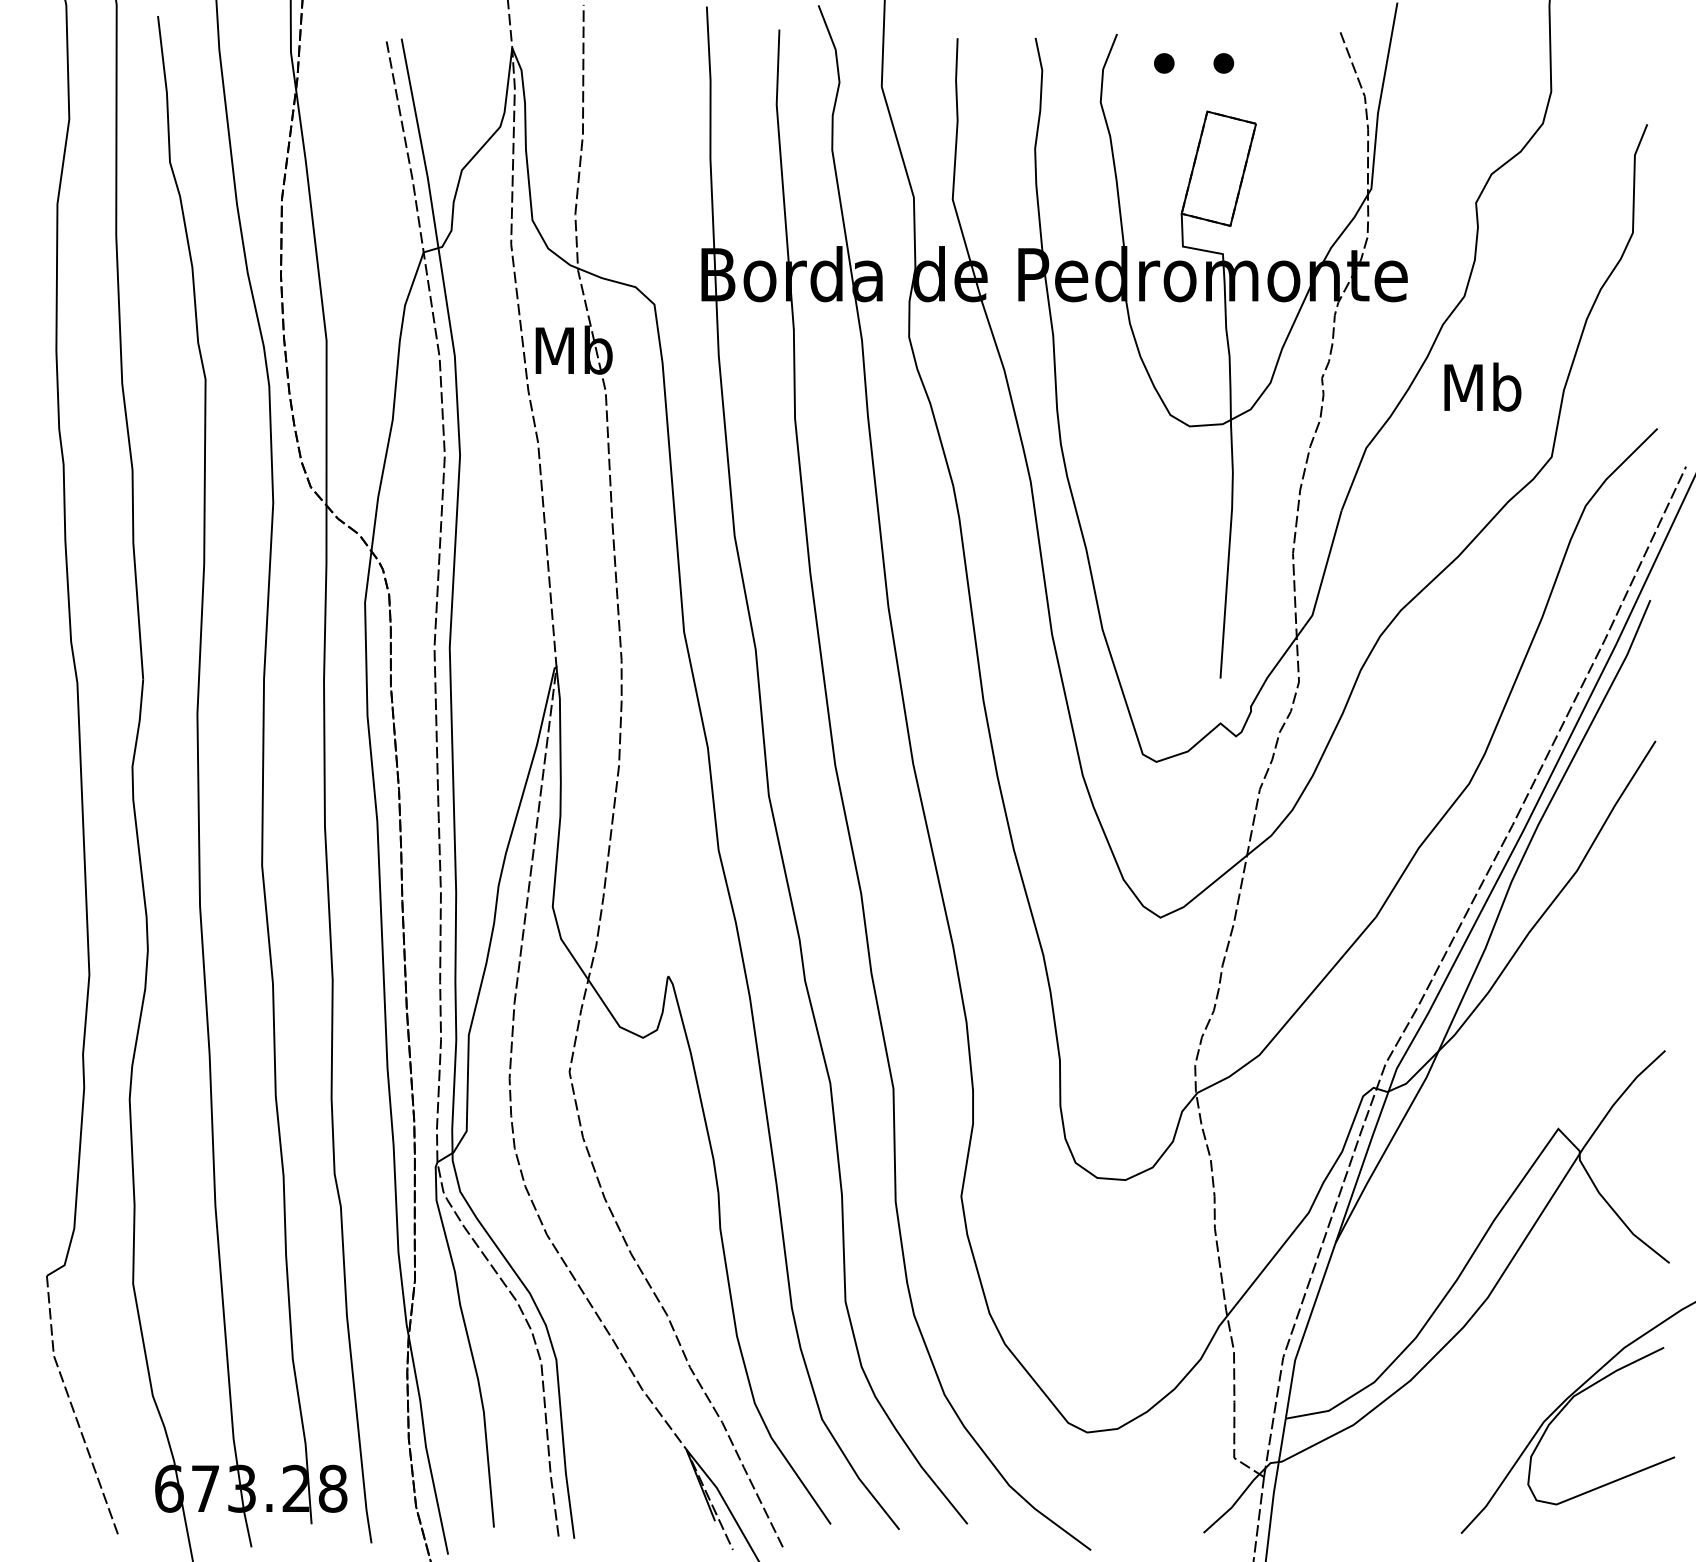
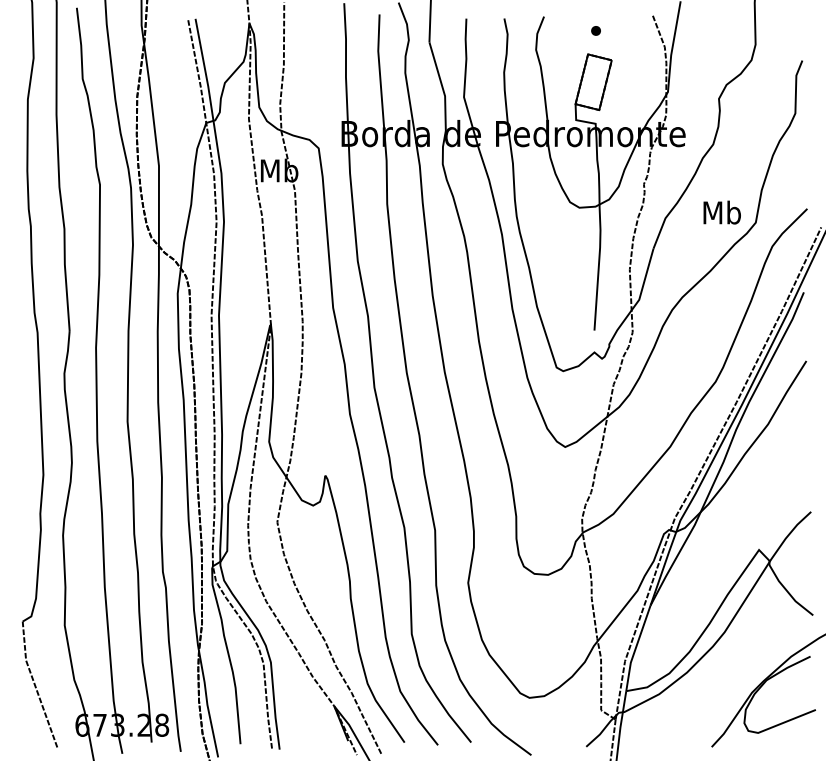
part: (1163, 62) -> (566, 30), removed
text: (1481, 386) -> (721, 212), moved

